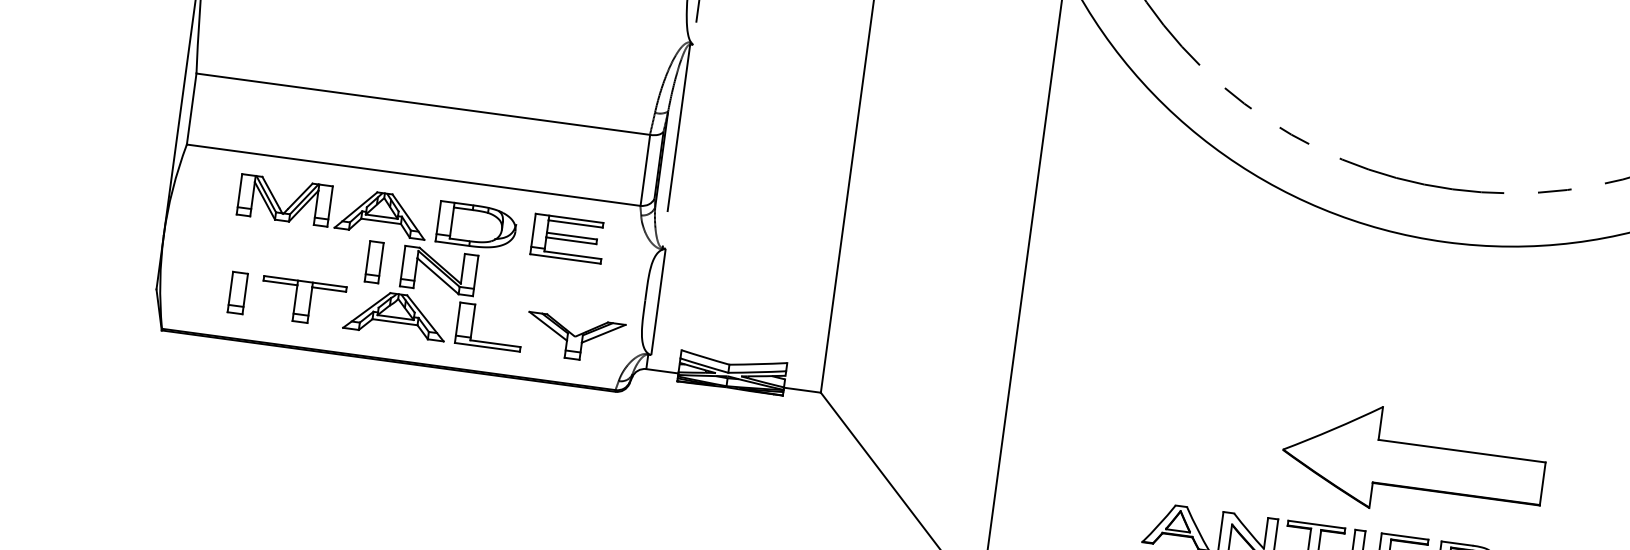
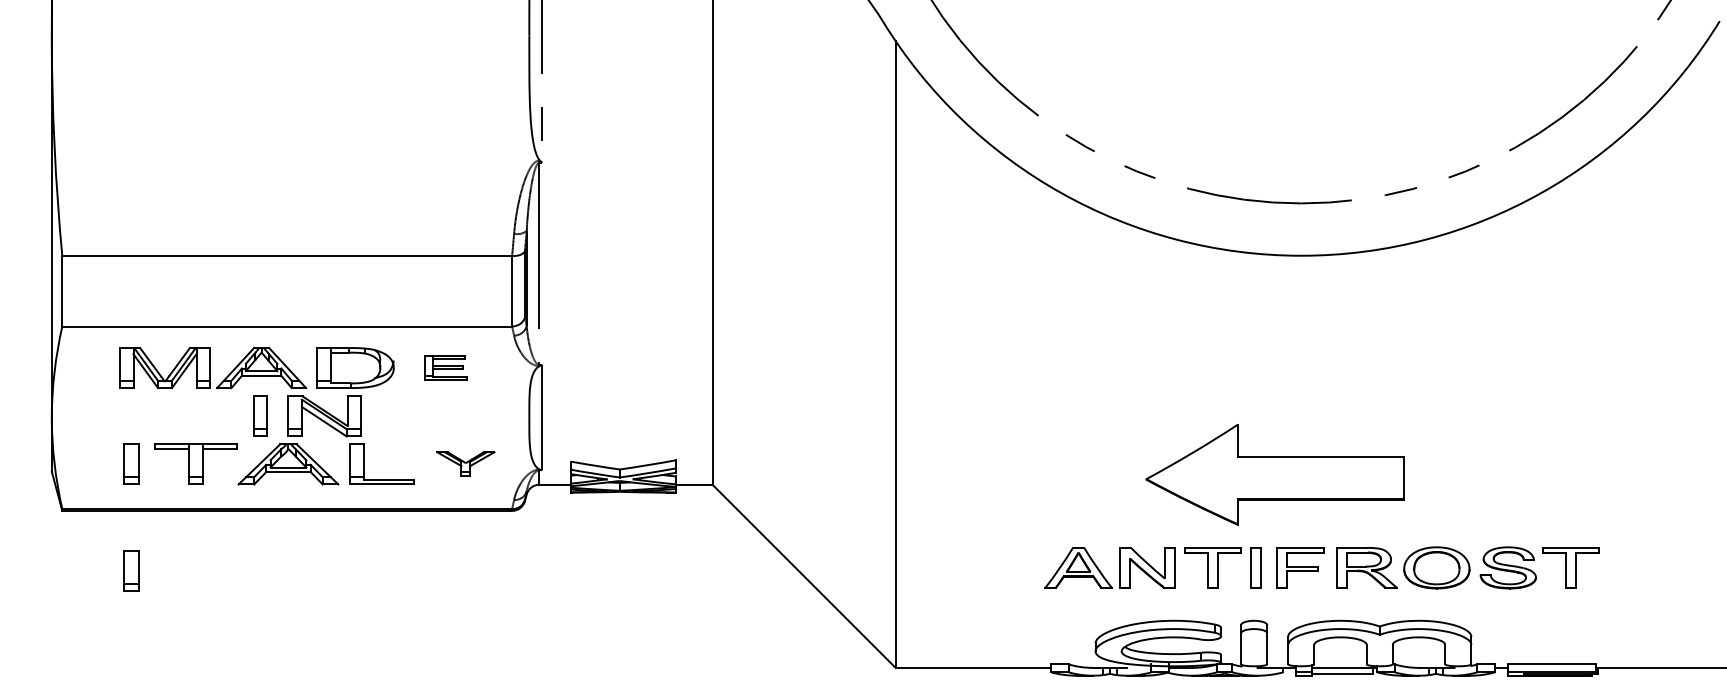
part: (567, 238) -> (445, 367), size x0.6
part: (574, 337) -> (465, 463), size x0.6
part: (223, 399) -> (131, 570), added
part: (1413, 462) -> (1274, 474), moved

